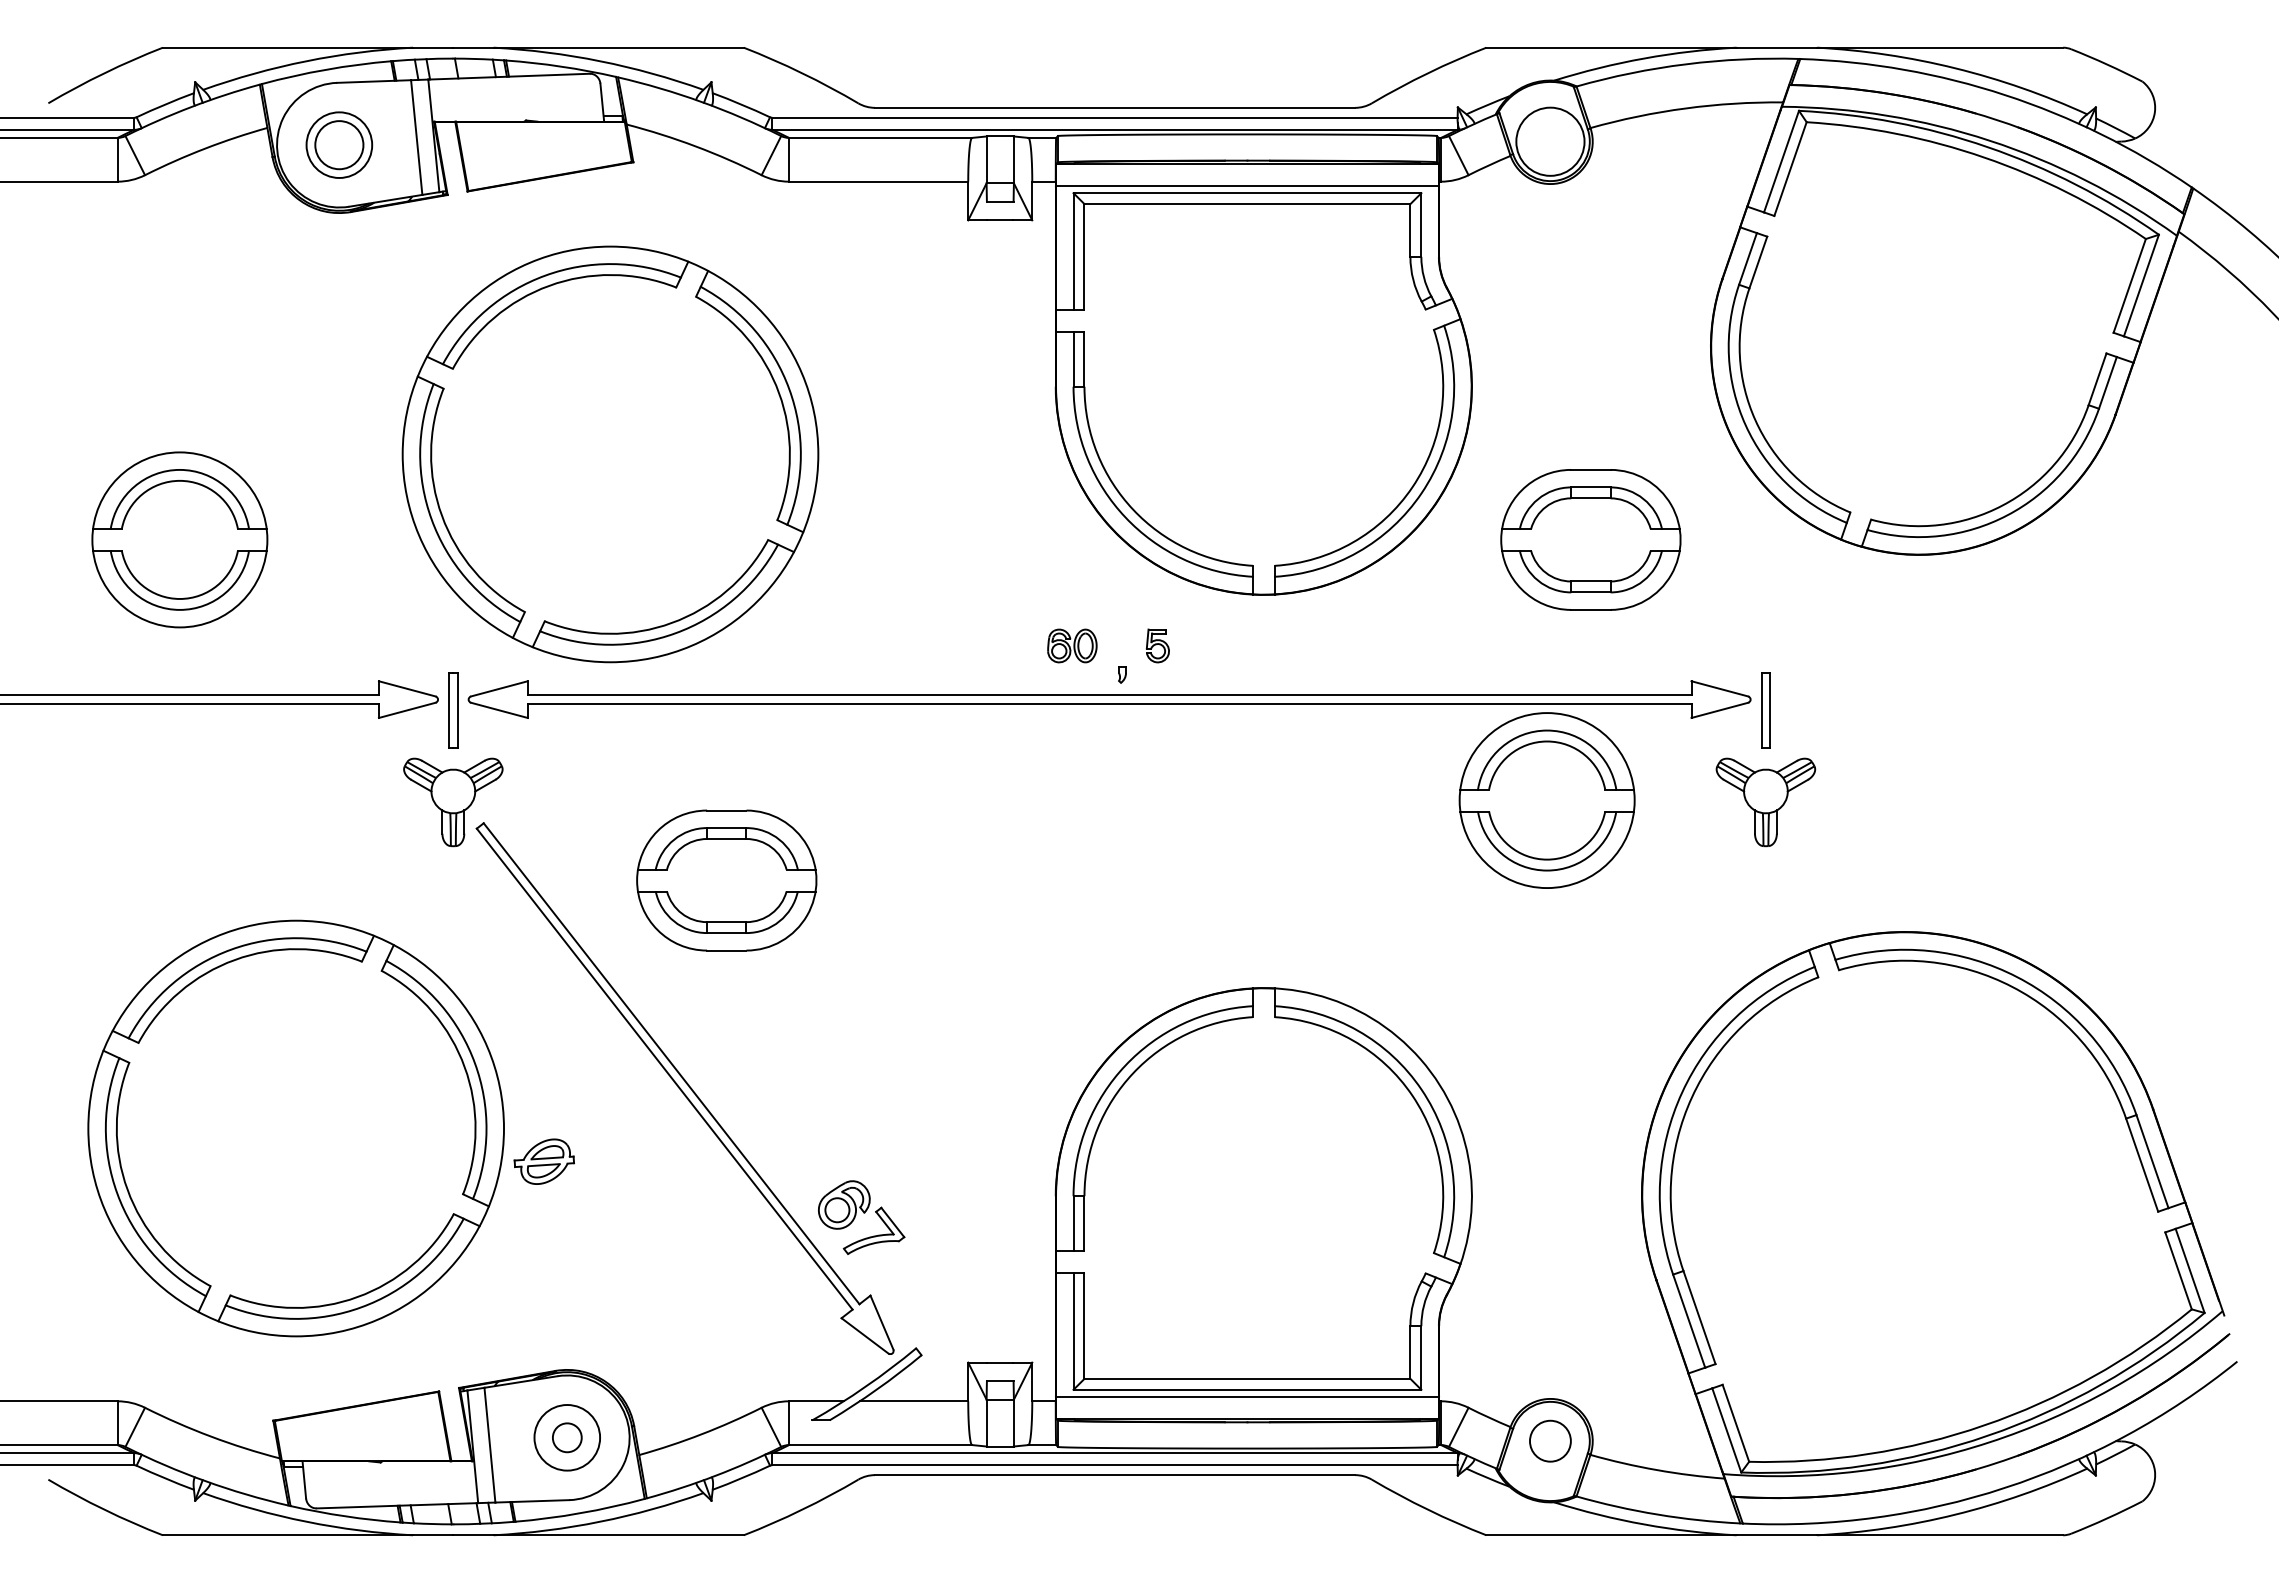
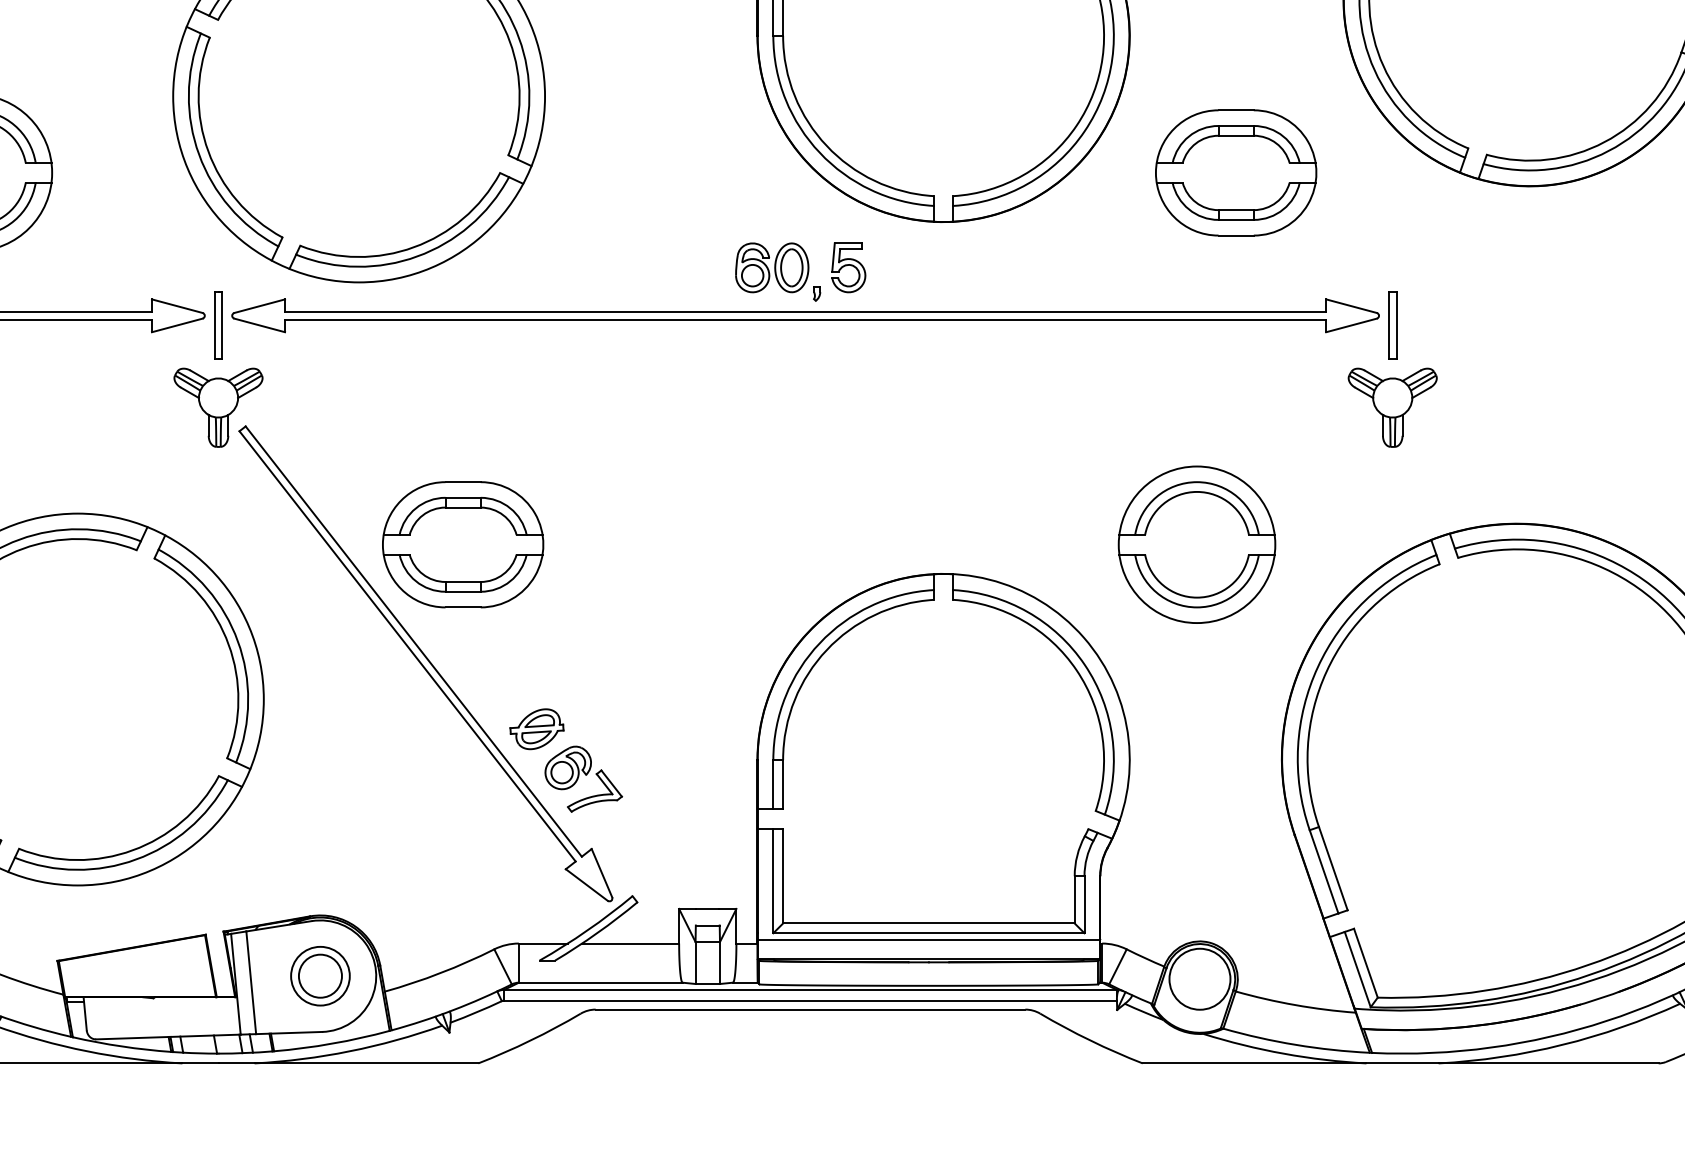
part: (1072, 645) -> (772, 267), size x1.67
part: (1157, 645) -> (848, 267), size x1.67
part: (1546, 800) -> (1196, 544), moved
part: (726, 880) -> (462, 544), moved
part: (543, 1161) -> (536, 729), moved
circle: (567, 1437) -> (320, 975), size x1.67
circle: (1550, 1441) -> (1200, 979), size x1.67

